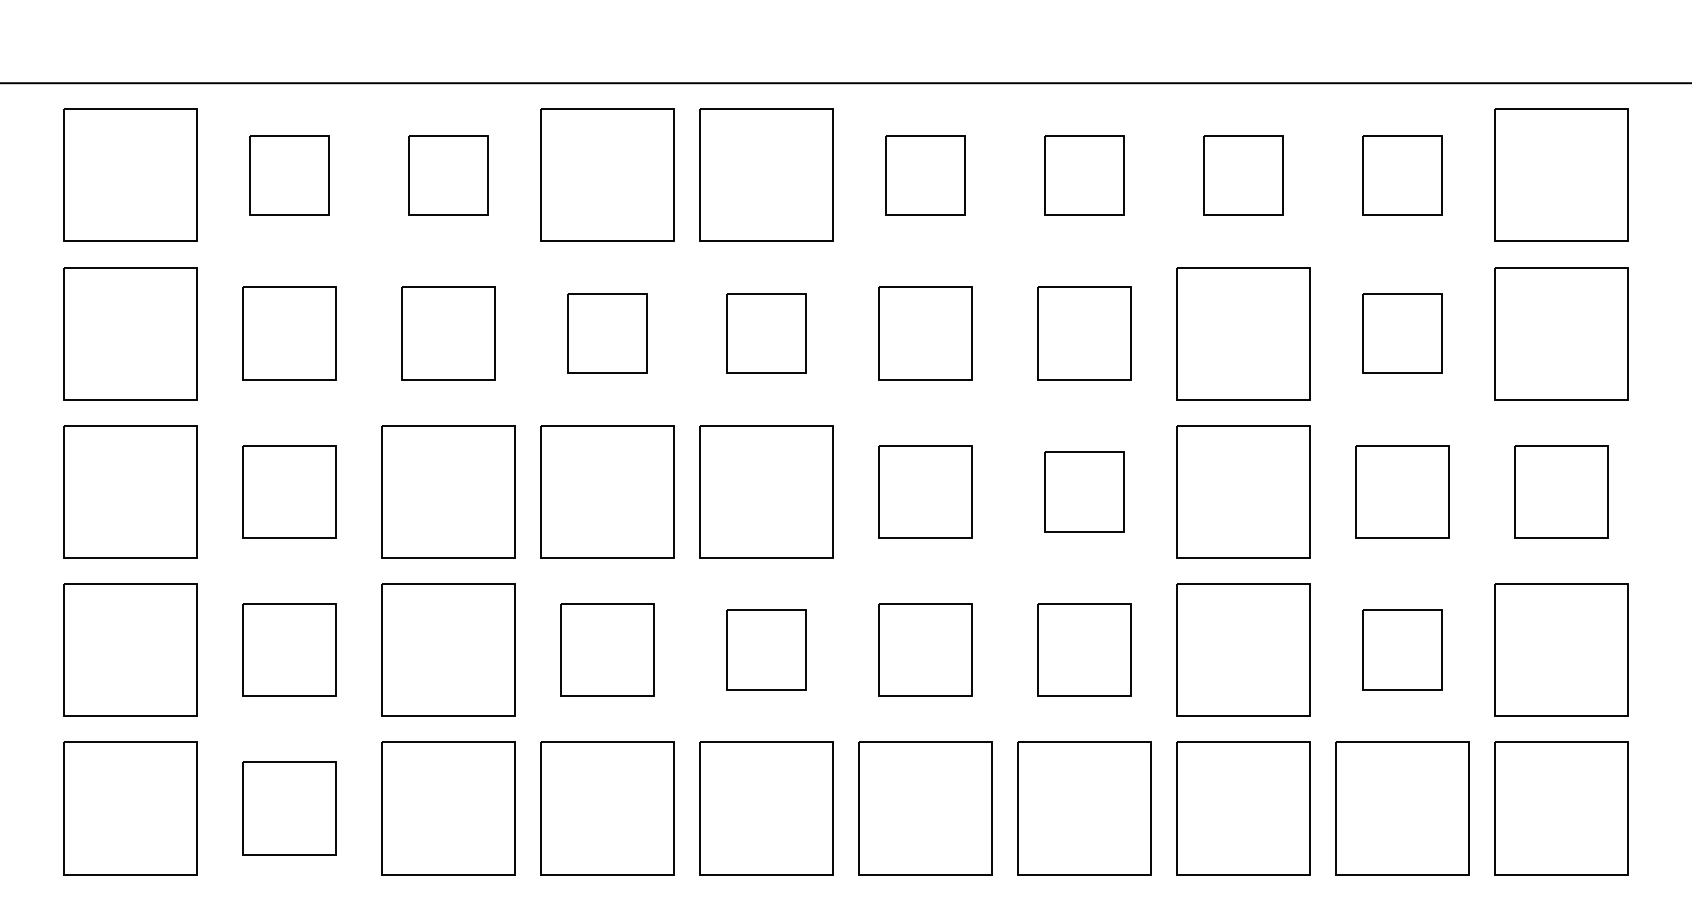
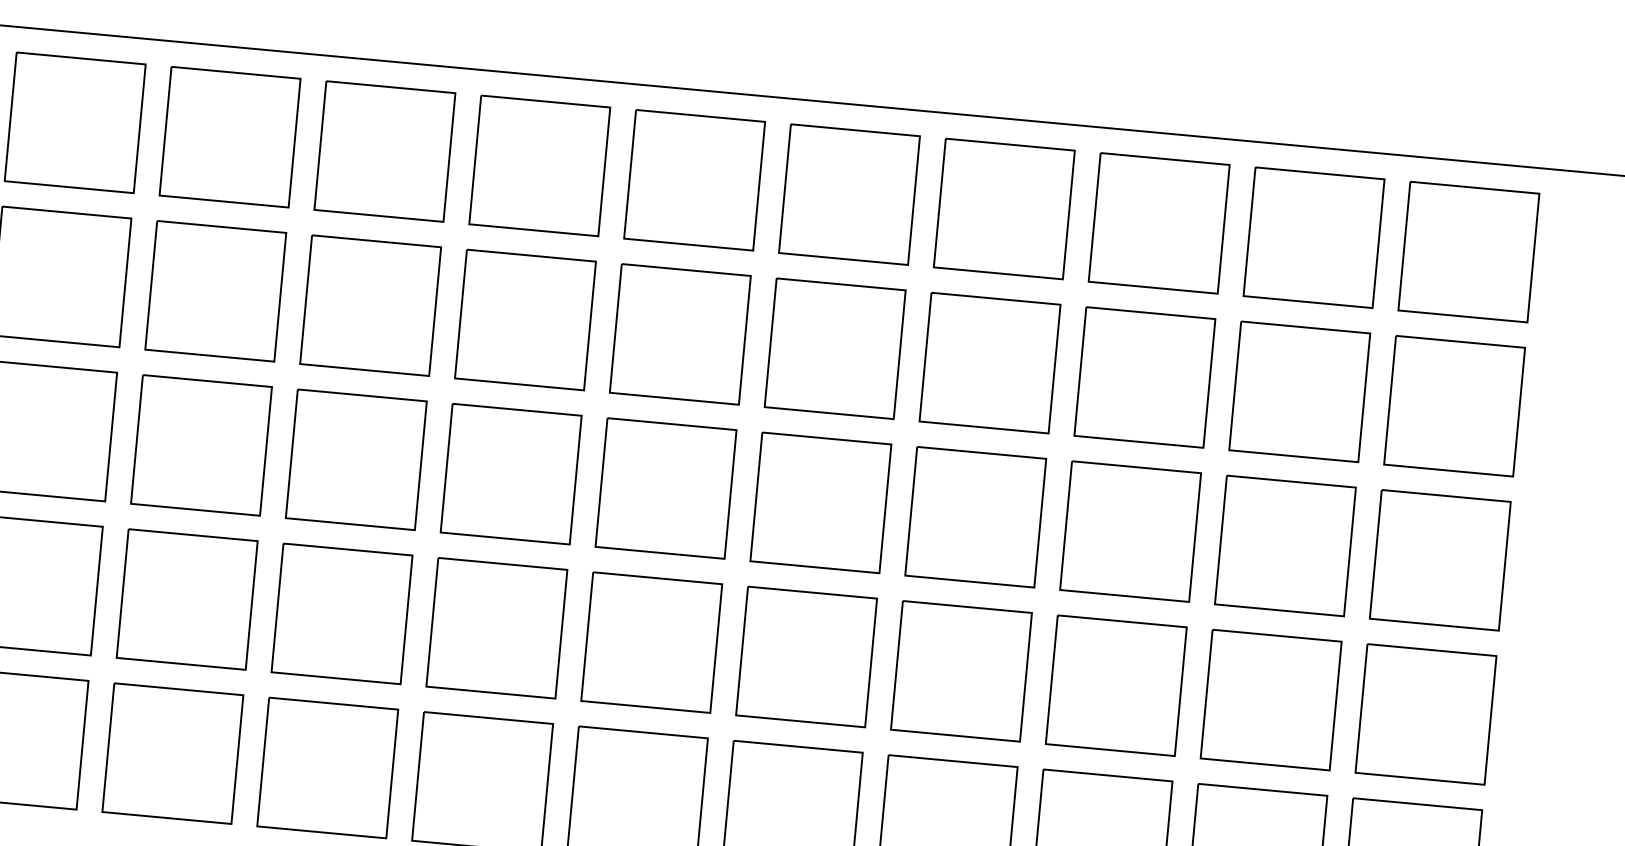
part: (289, 174) -> (230, 136), size x1.67
part: (448, 174) -> (385, 150), size x1.67
part: (925, 174) -> (849, 193), size x1.67
part: (1084, 174) -> (1004, 208), size x1.67
part: (1243, 174) -> (1159, 222), size x1.67
part: (1402, 174) -> (1313, 236), size x1.67
part: (289, 333) -> (215, 291), size x1.43
part: (448, 333) -> (370, 305), size x1.43
part: (607, 333) -> (525, 319), size x1.67
part: (766, 333) -> (680, 334), size x1.67
part: (925, 333) -> (835, 348), size x1.43
part: (1084, 333) -> (989, 362), size x1.43
part: (1402, 333) -> (1299, 391), size x1.67
part: (289, 491) -> (201, 444), size x1.43
part: (925, 491) -> (820, 502), size x1.43
part: (1084, 491) -> (975, 516), size x1.67
part: (1402, 491) -> (1285, 545), size x1.43
part: (1561, 491) -> (1440, 559), size x1.43
part: (289, 649) -> (187, 598), size x1.43
part: (607, 649) -> (497, 627), size x1.43
part: (766, 649) -> (651, 641), size x1.67
part: (925, 649) -> (806, 656), size x1.43
part: (1084, 649) -> (961, 670), size x1.43
part: (1402, 649) -> (1271, 699), size x1.67
part: (289, 808) -> (173, 753), size x1.43

